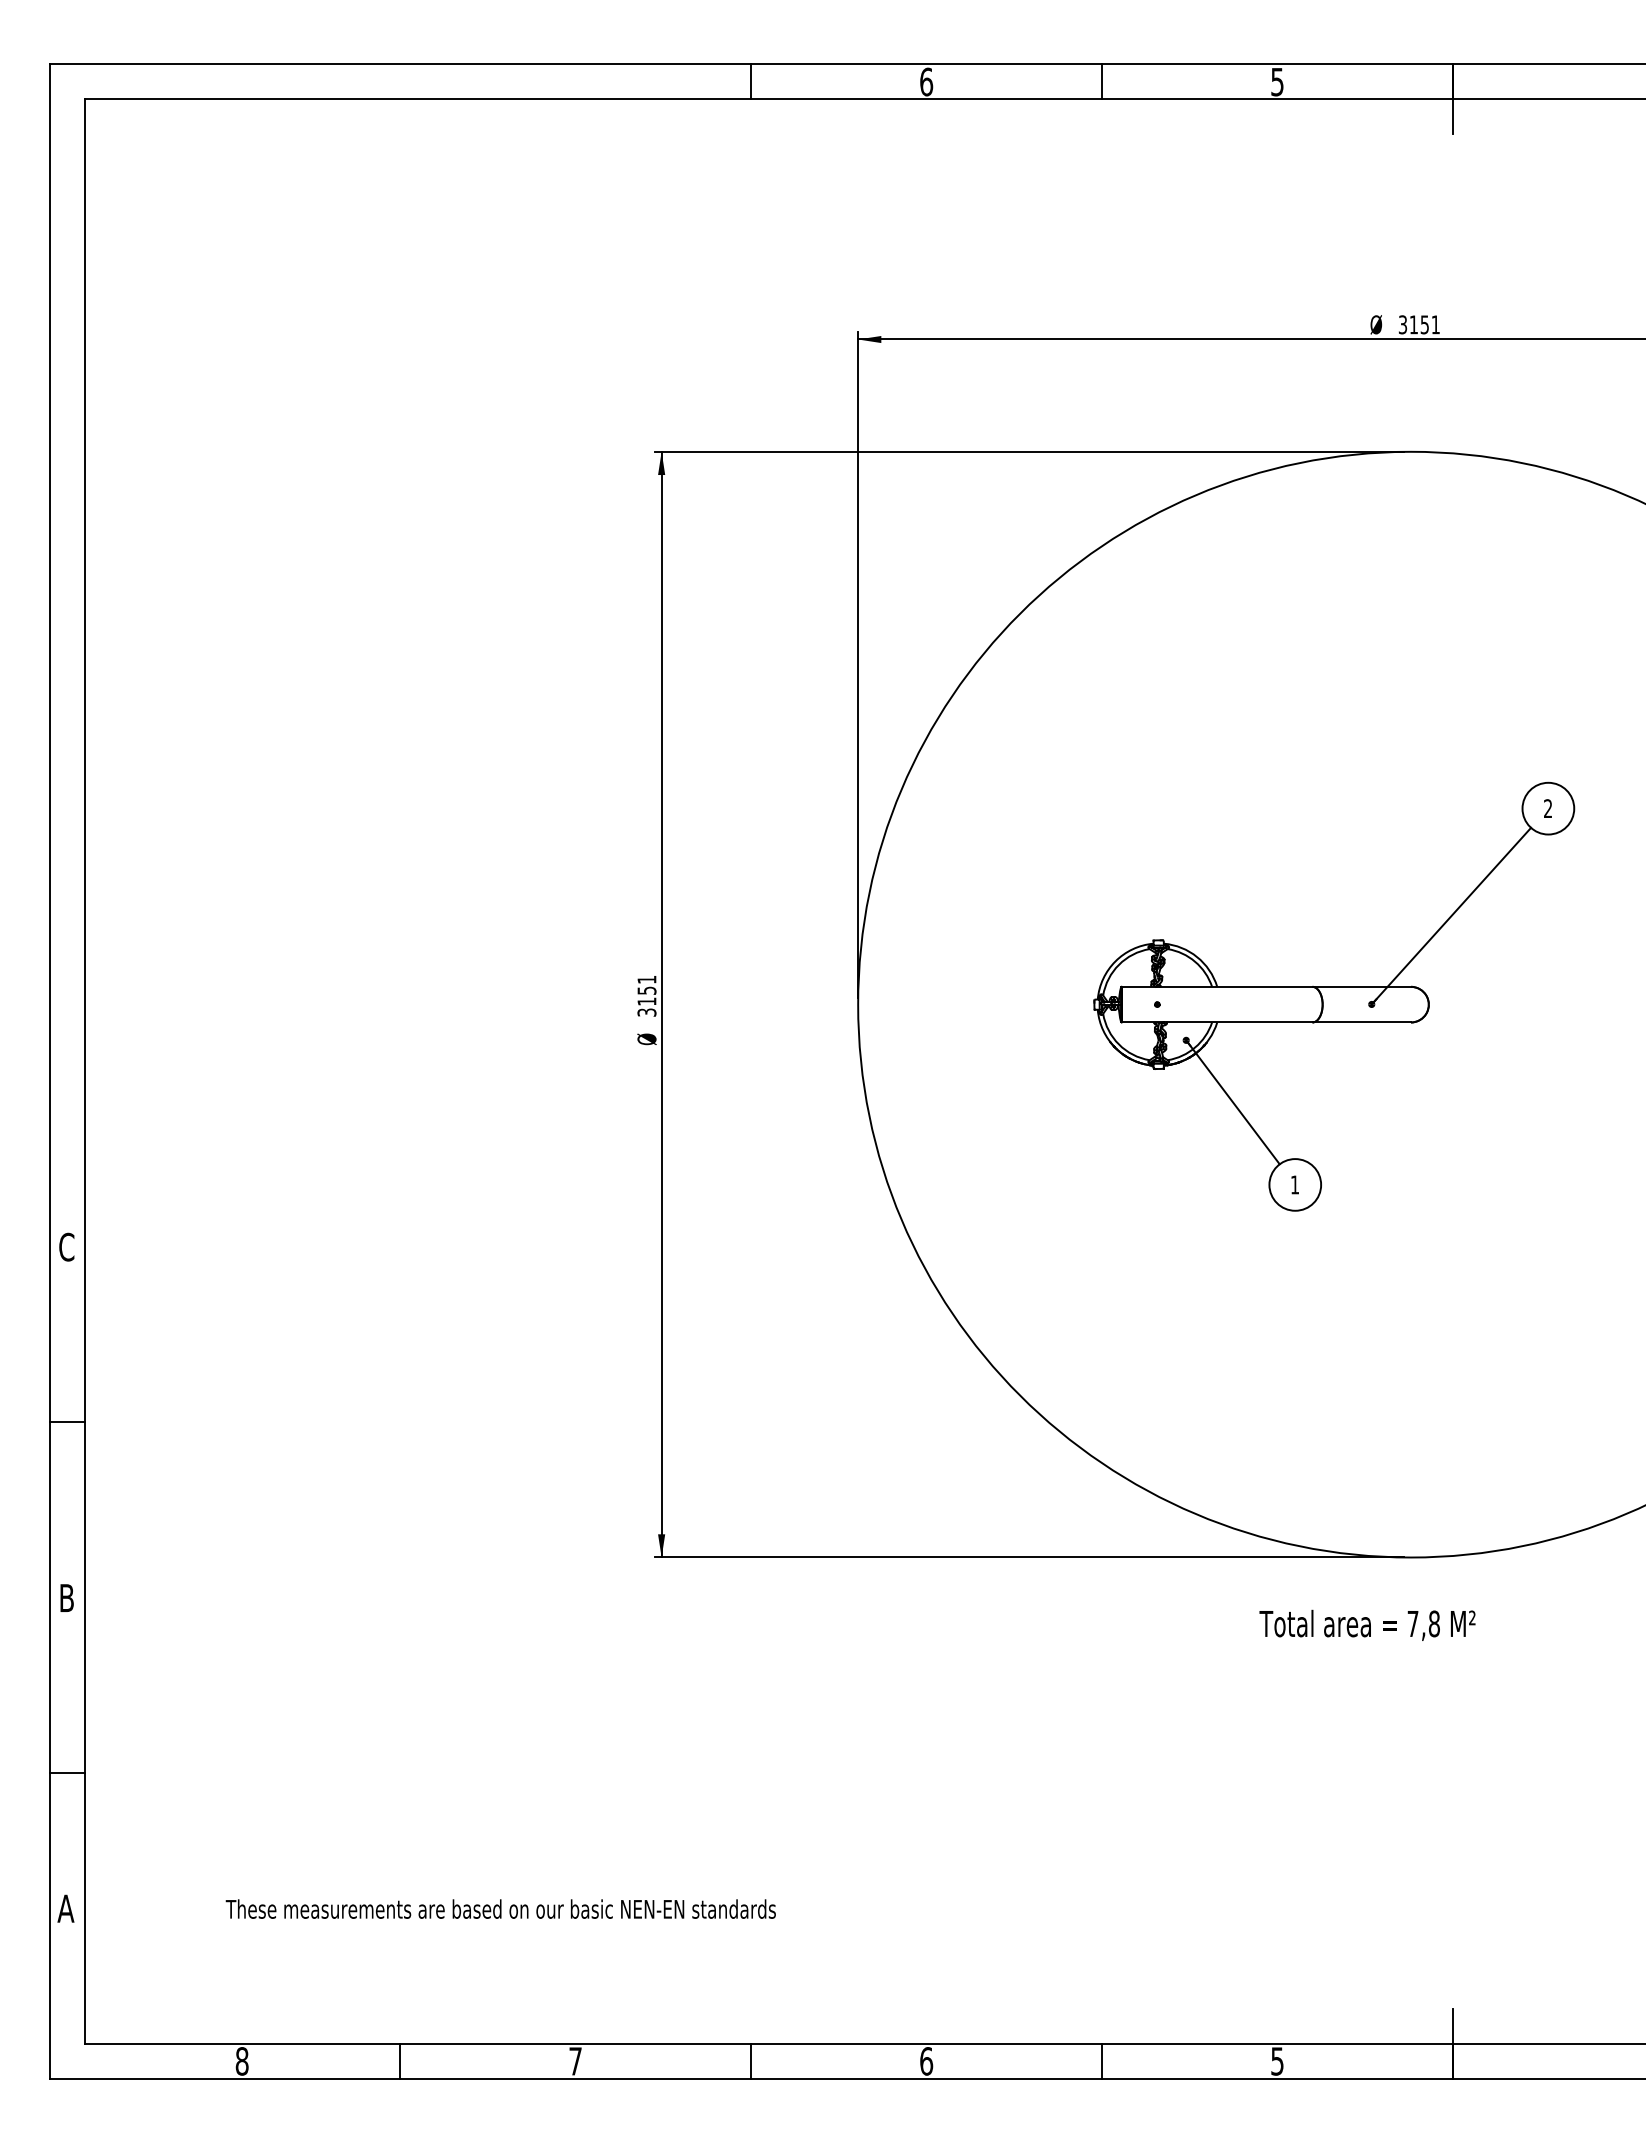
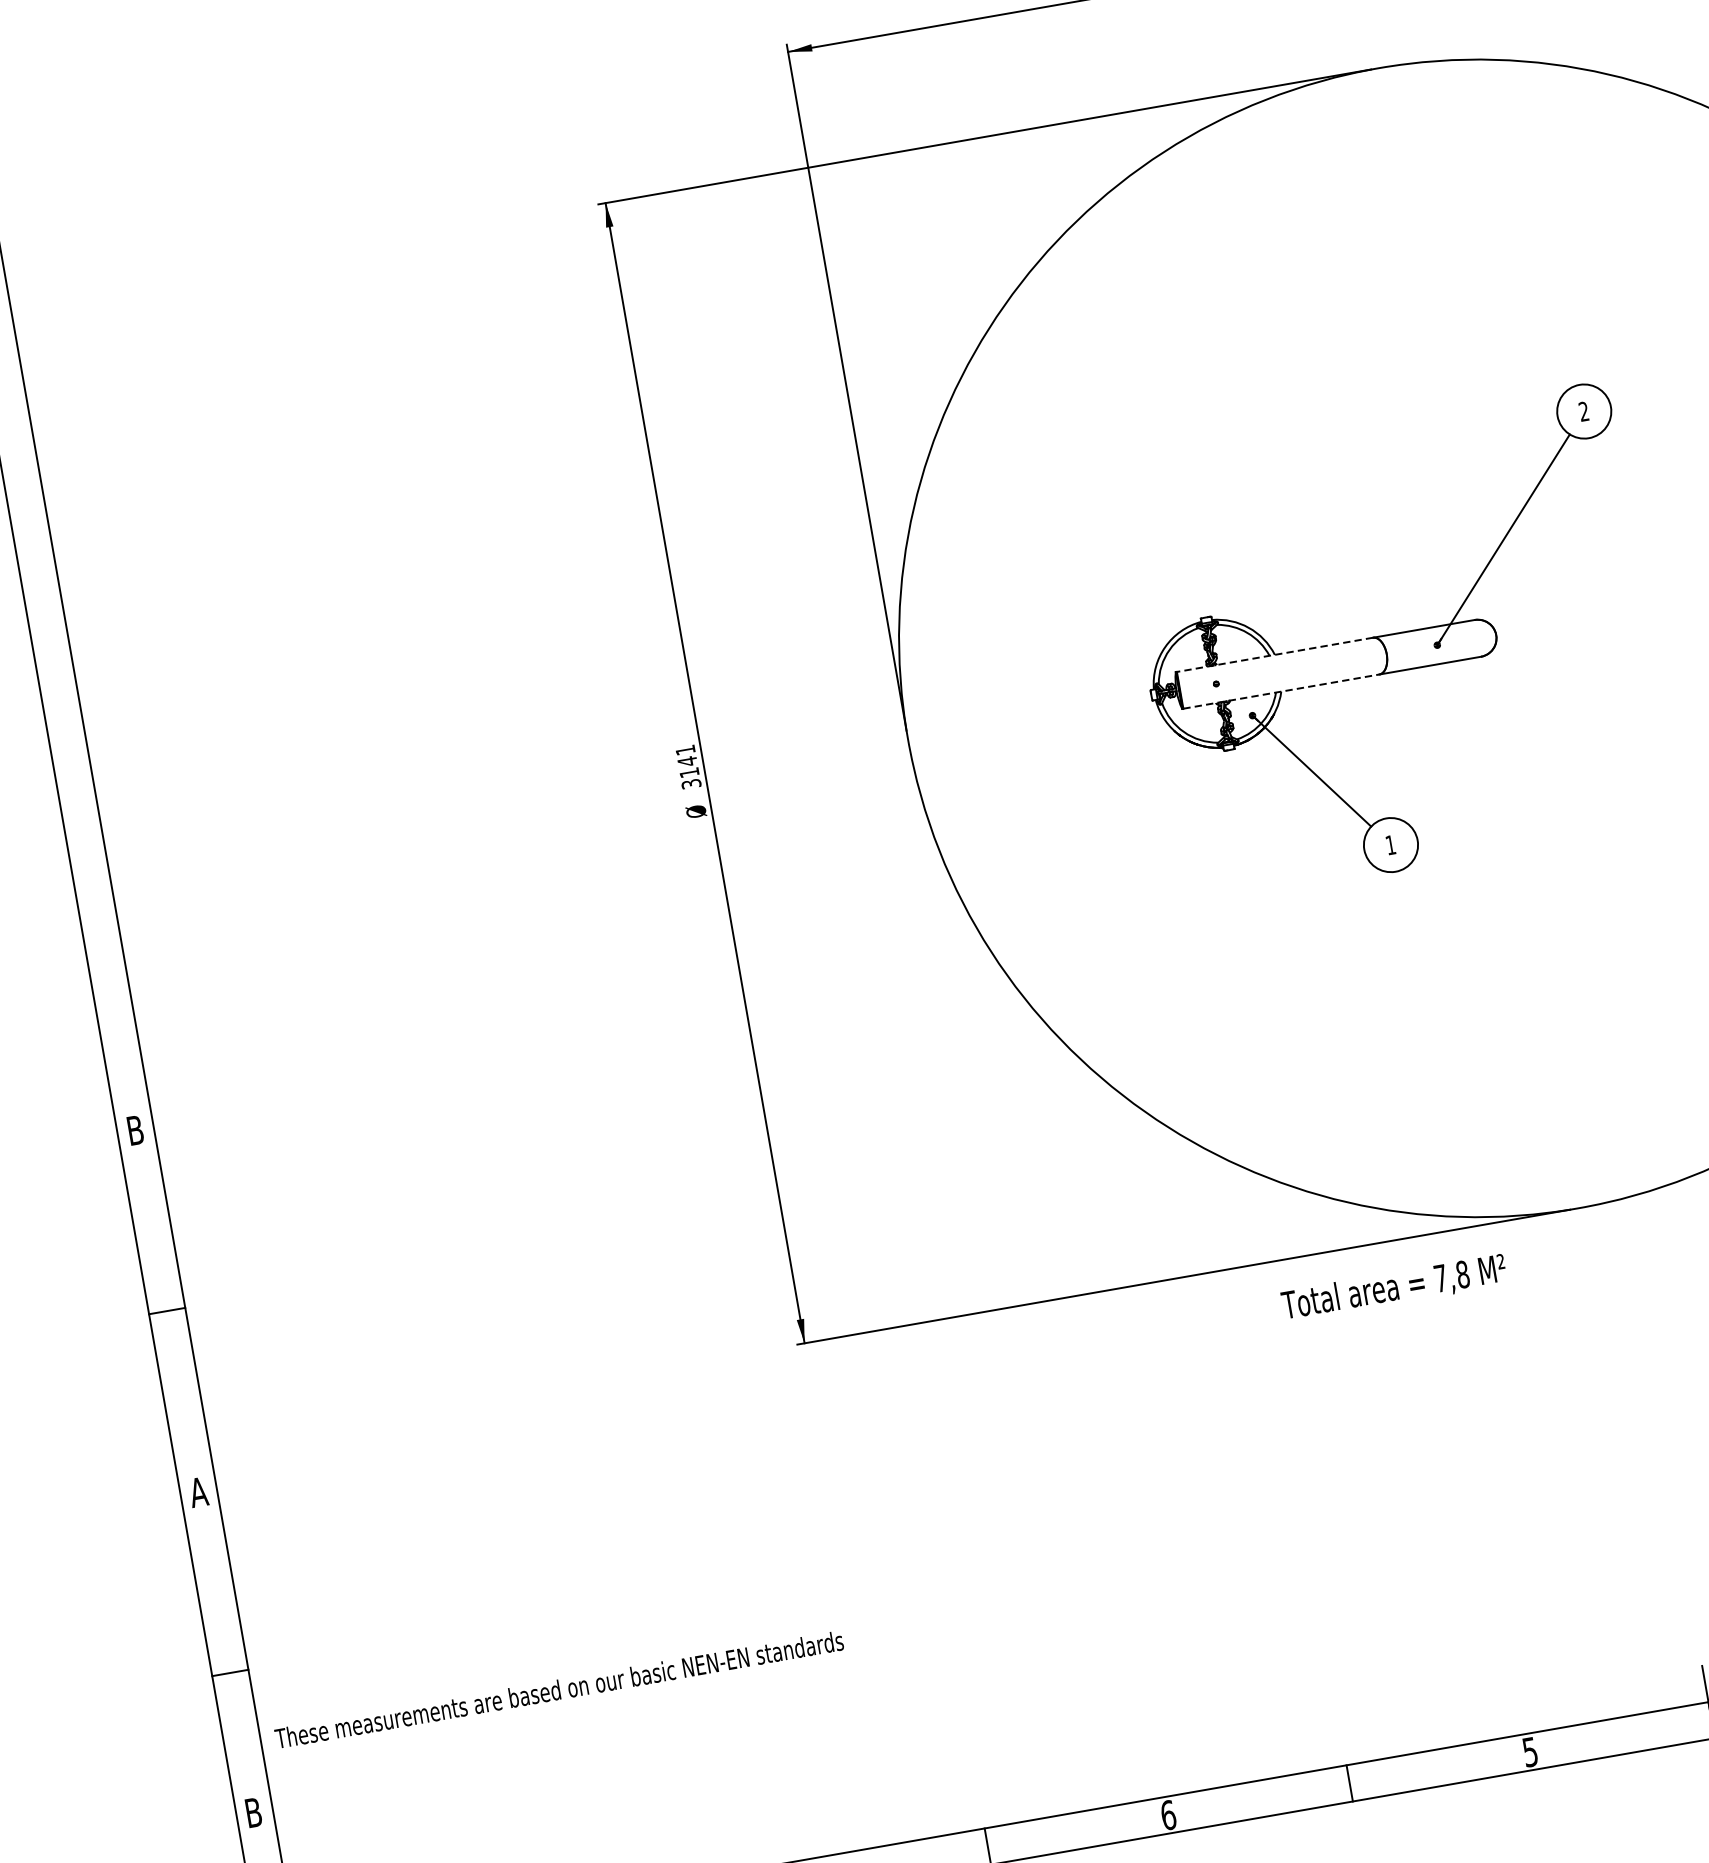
line: (1216, 986) -> (1274, 654), solid -> dashed
text: (646, 990) -> (686, 761), 3151 -> 3141
line: (1217, 1022) -> (1281, 691), solid -> dashed
text: (66, 1246) -> (134, 1129), C -> B
text: (66, 1597) -> (198, 1491), B -> A
text: (1367, 1624) -> (1394, 1287), moved
text: (65, 1908) -> (253, 1812), A -> B
text: (500, 1908) -> (558, 1689), moved

